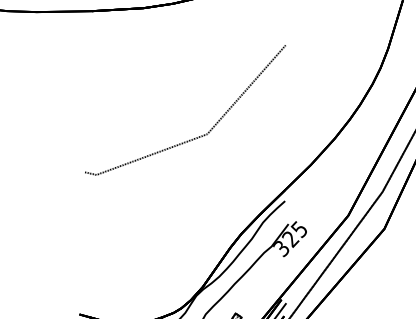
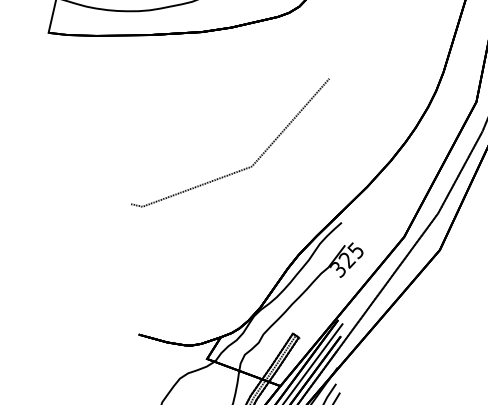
curve: (198, 136) -> (243, 168), moved

